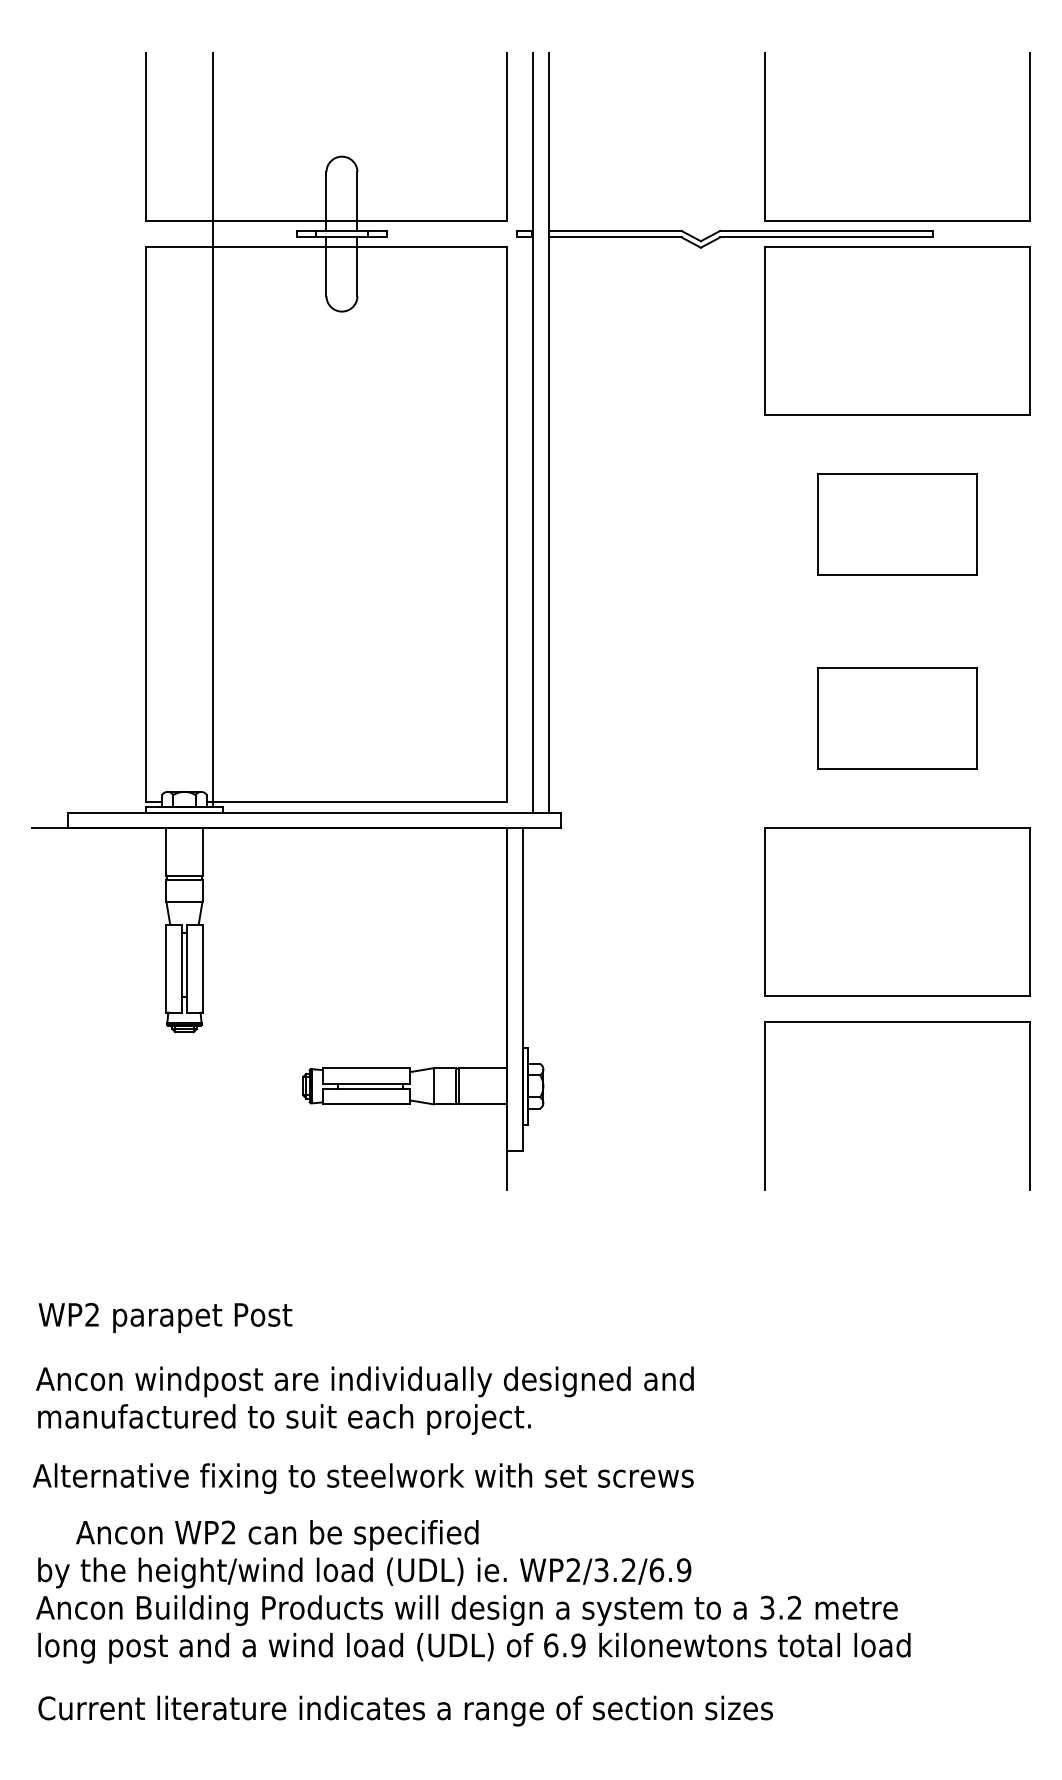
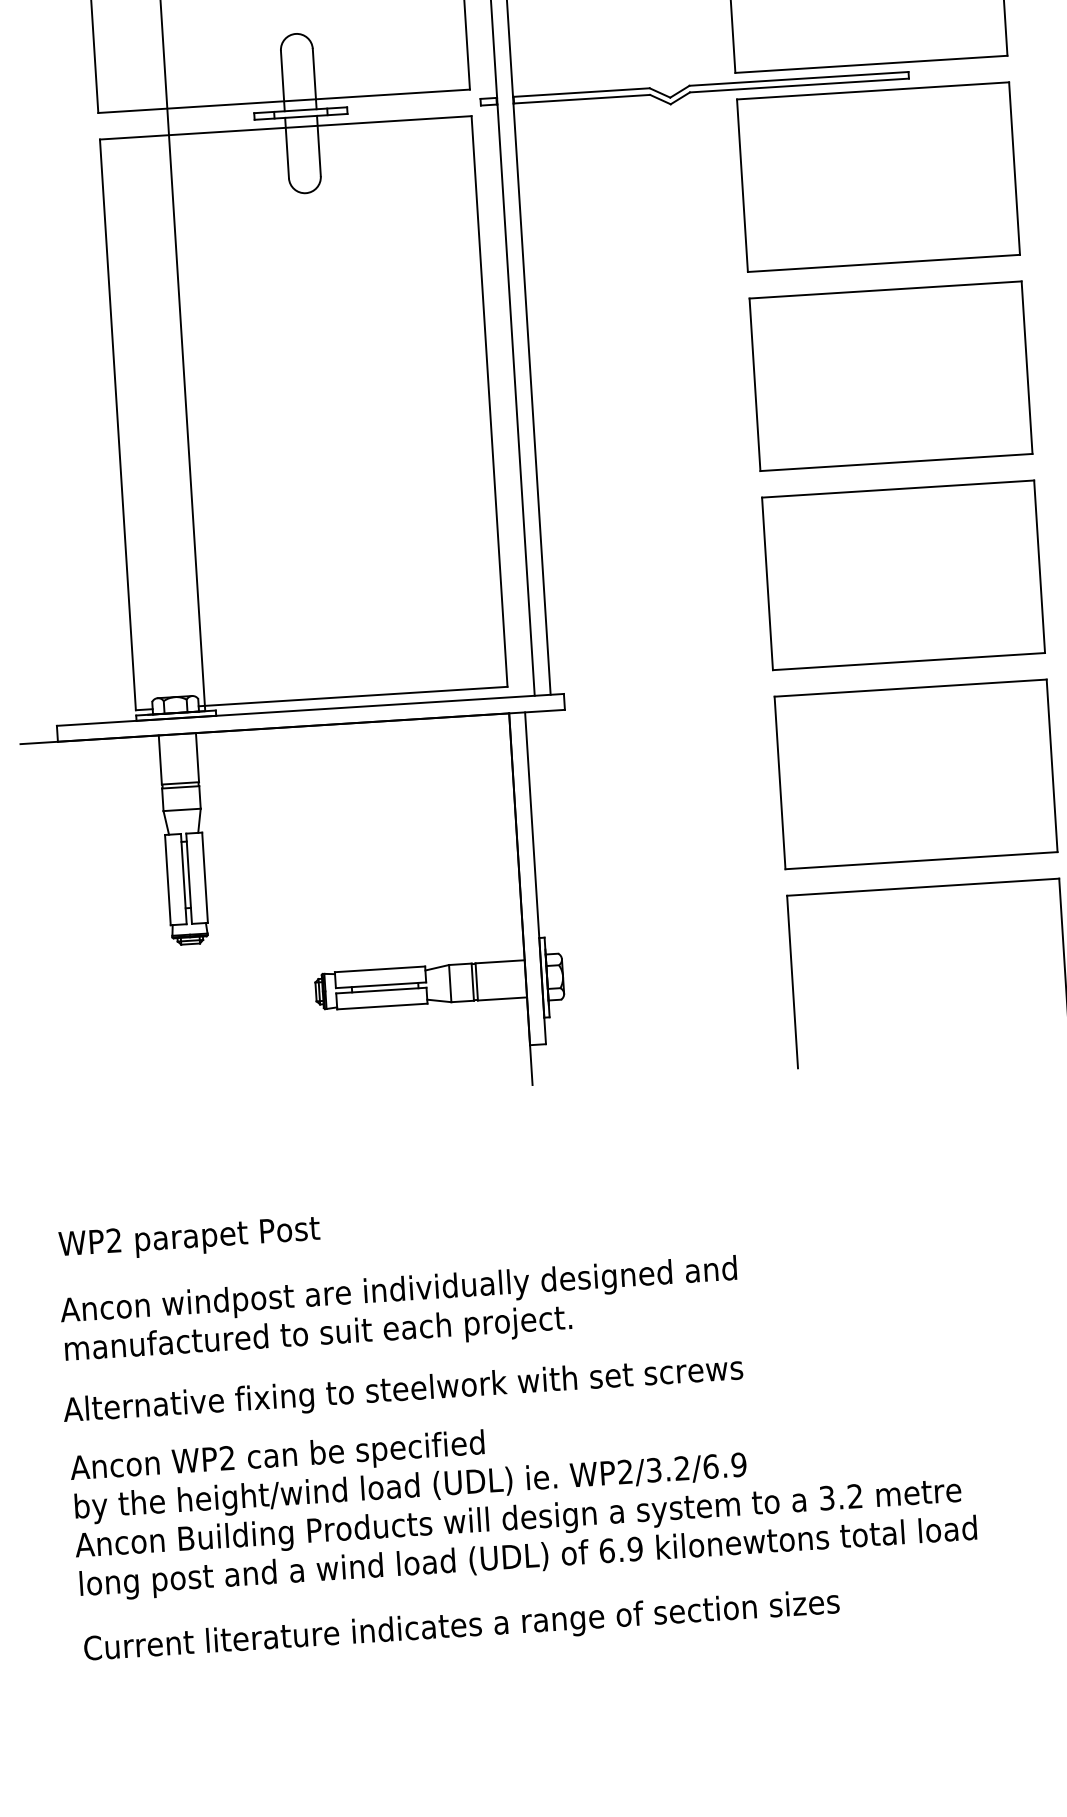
part: (897, 524) -> (890, 376), size x1.67
part: (897, 717) -> (903, 574), size x1.67
text: (277, 1535) -> (277, 1458), moved

